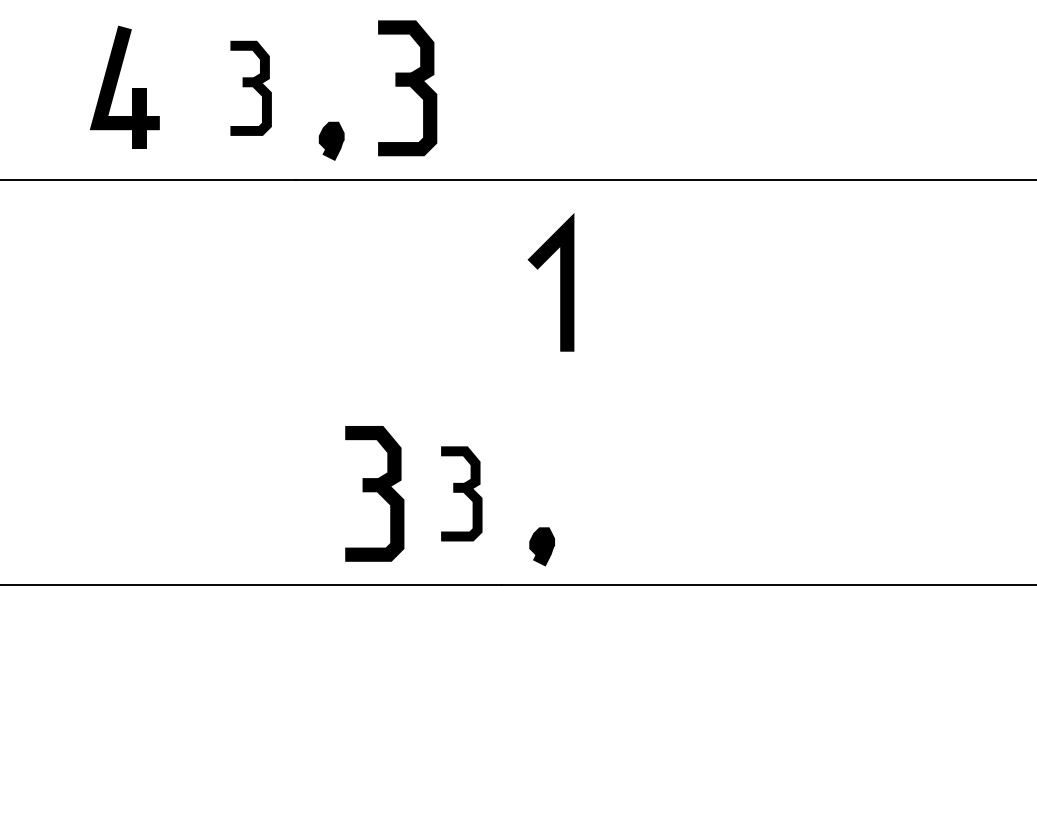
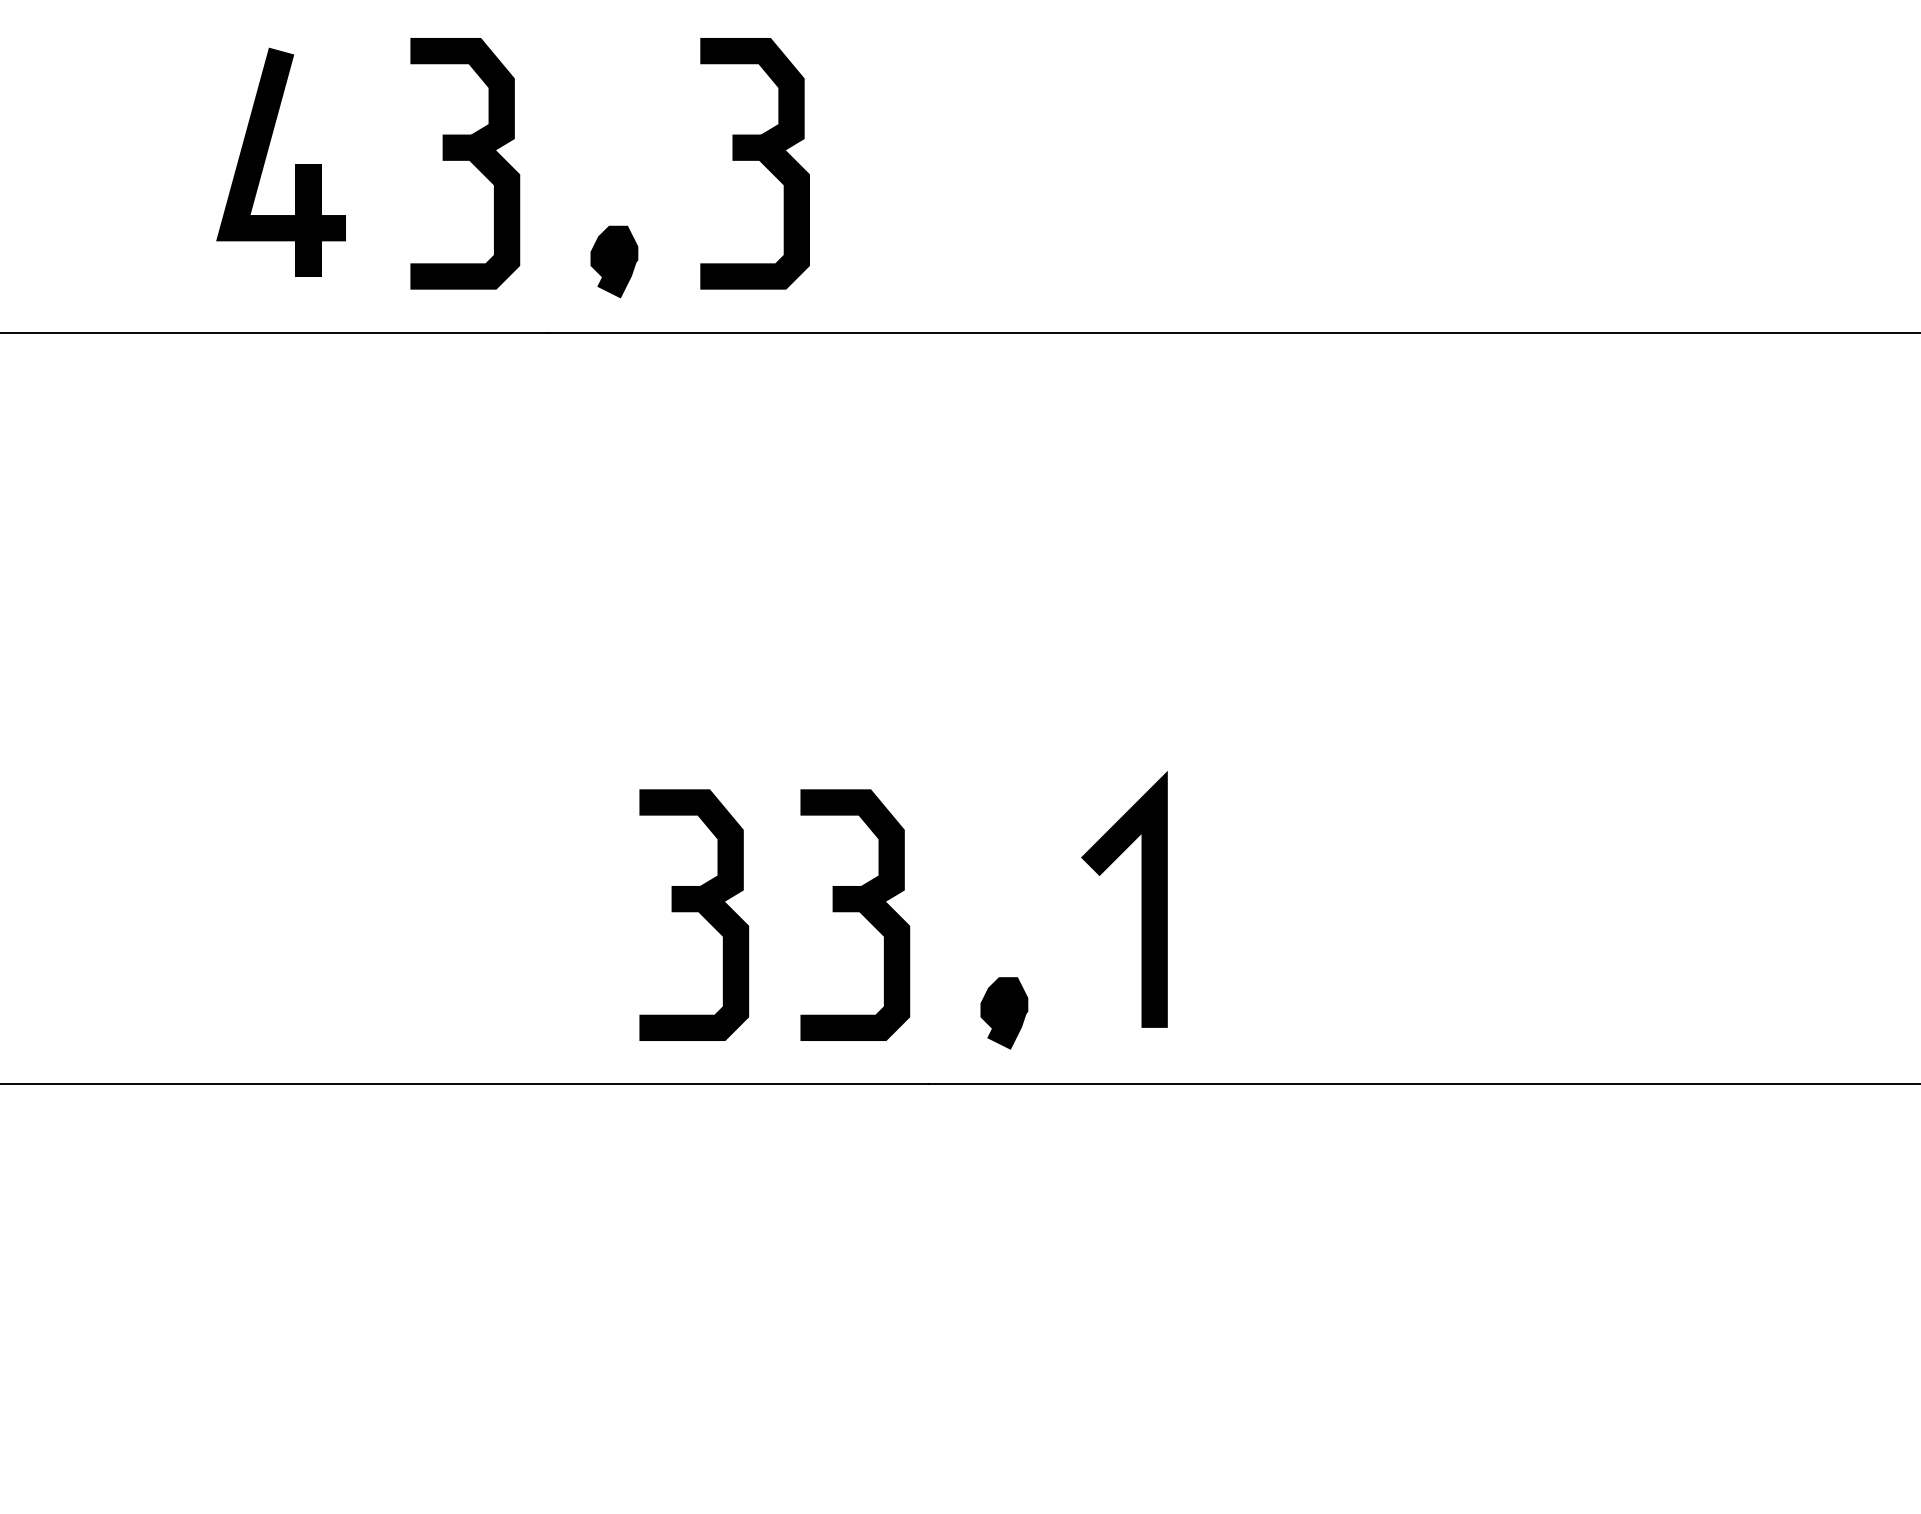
part: (117, 83) -> (267, 154), moved
part: (250, 88) -> (463, 164), size x1.43
line: (560, 282) -> (1142, 899), moved
part: (461, 493) -> (854, 914), size x1.43

